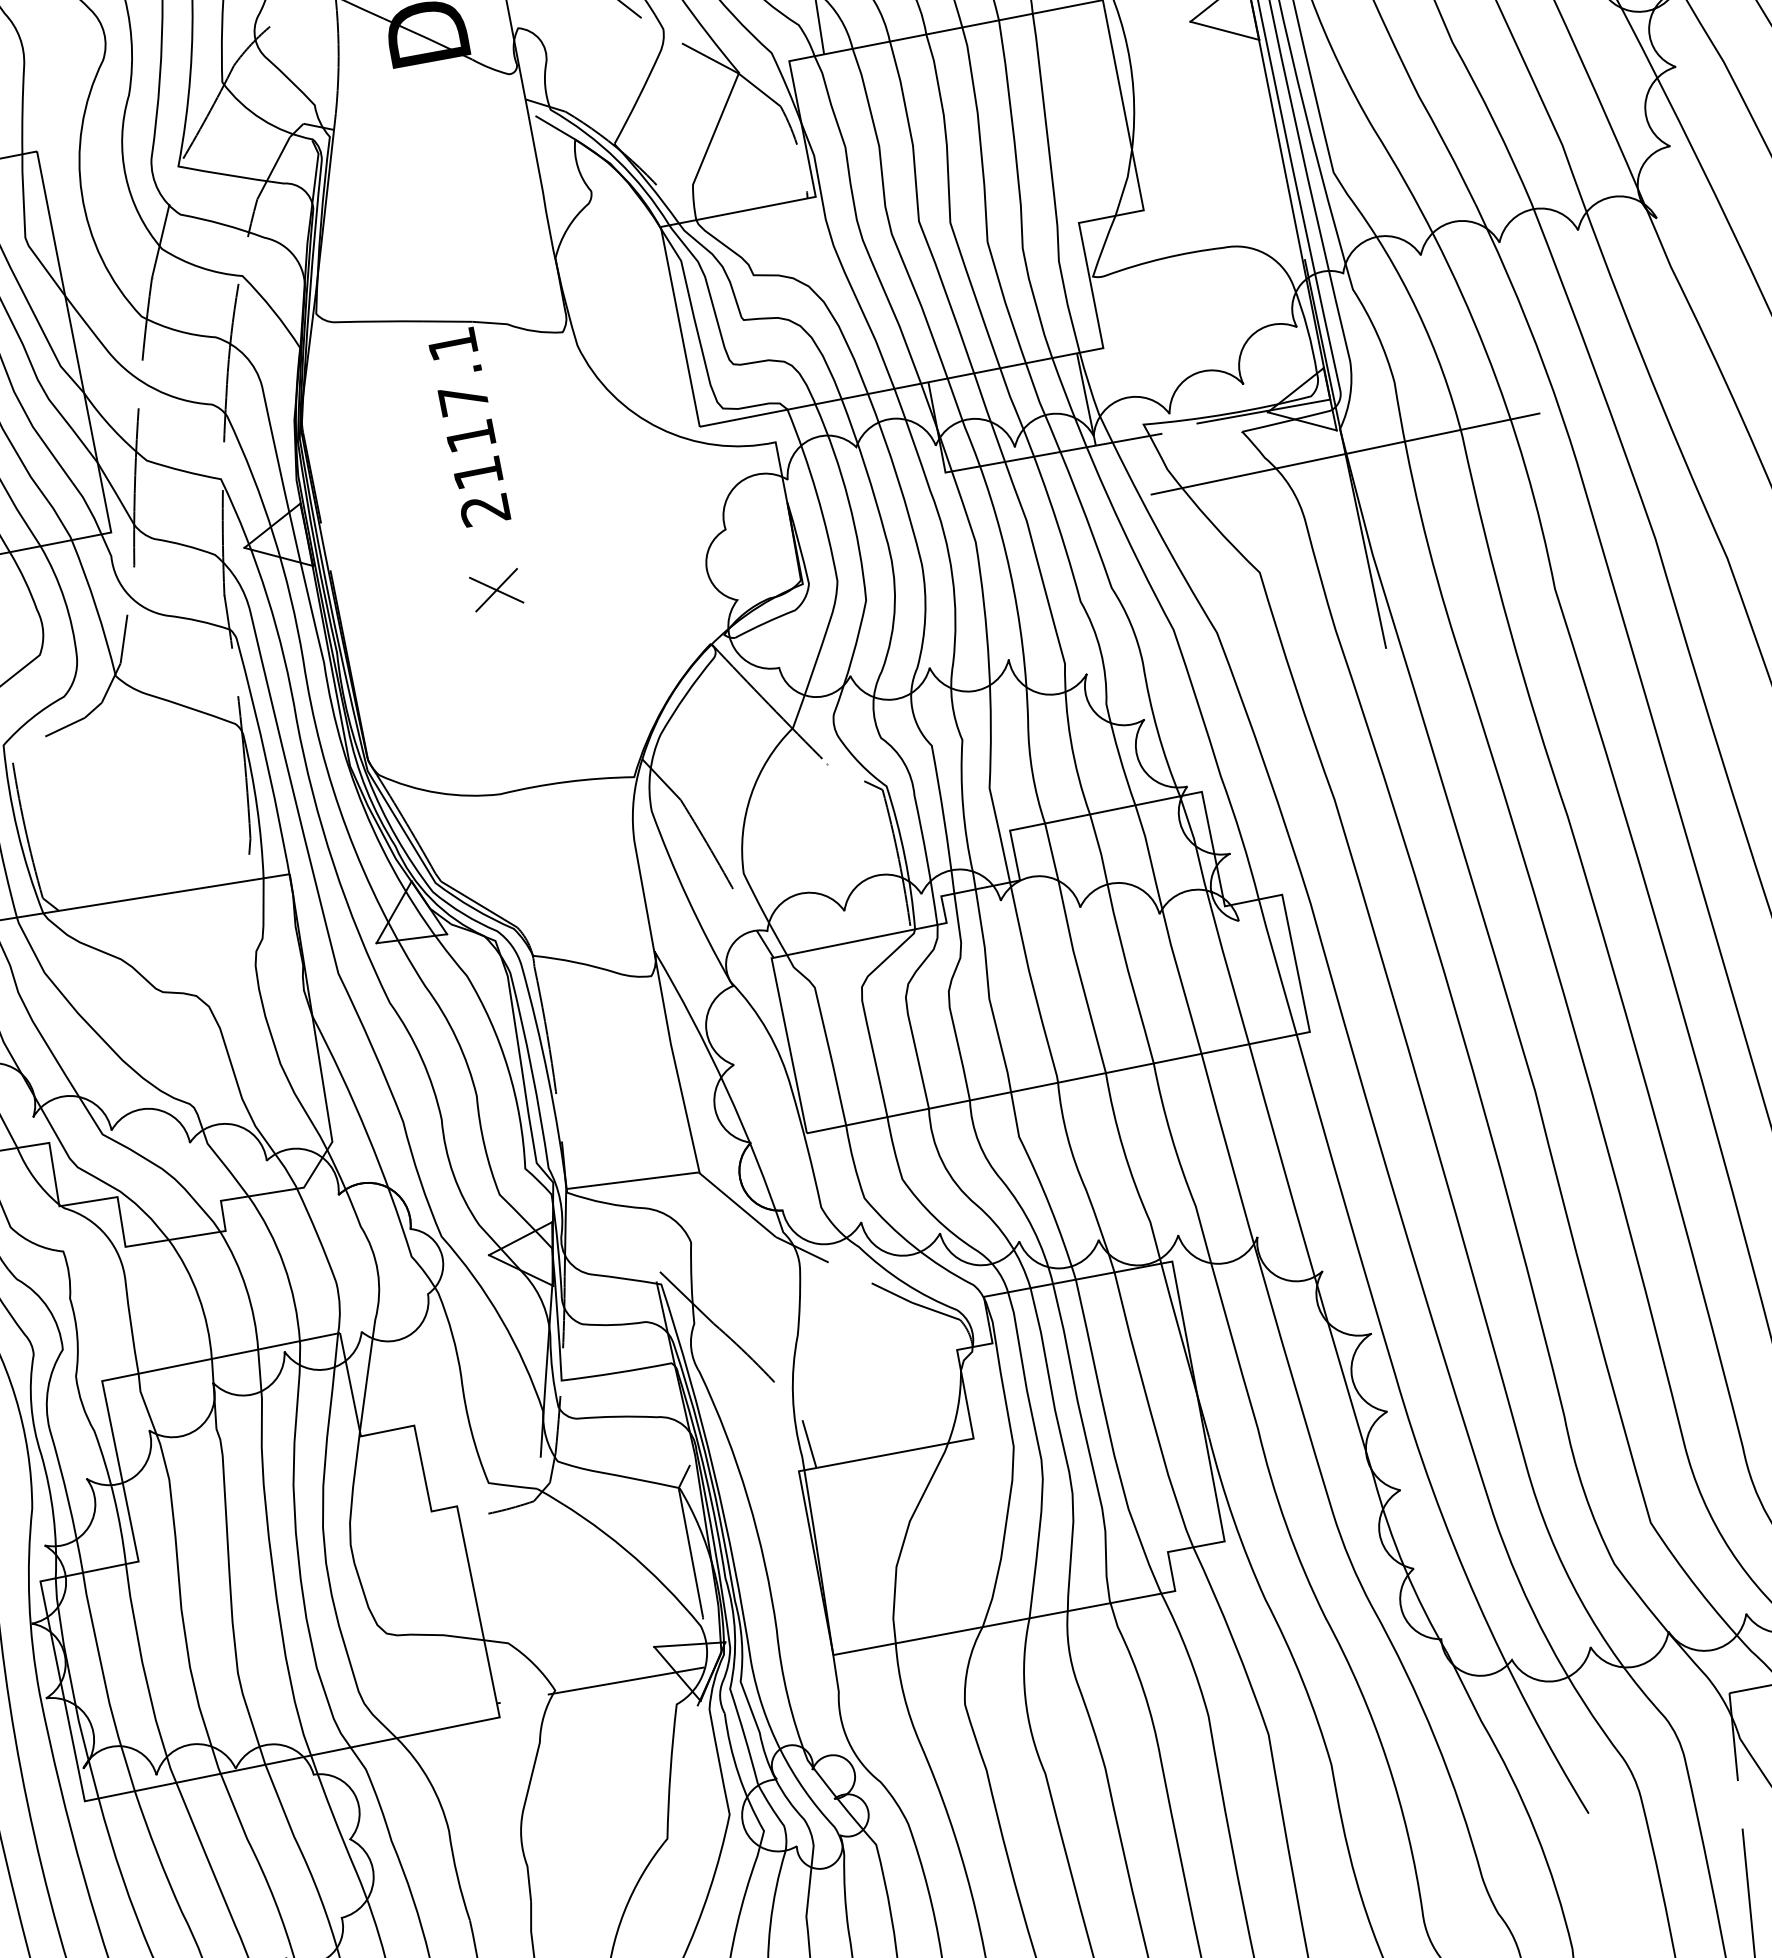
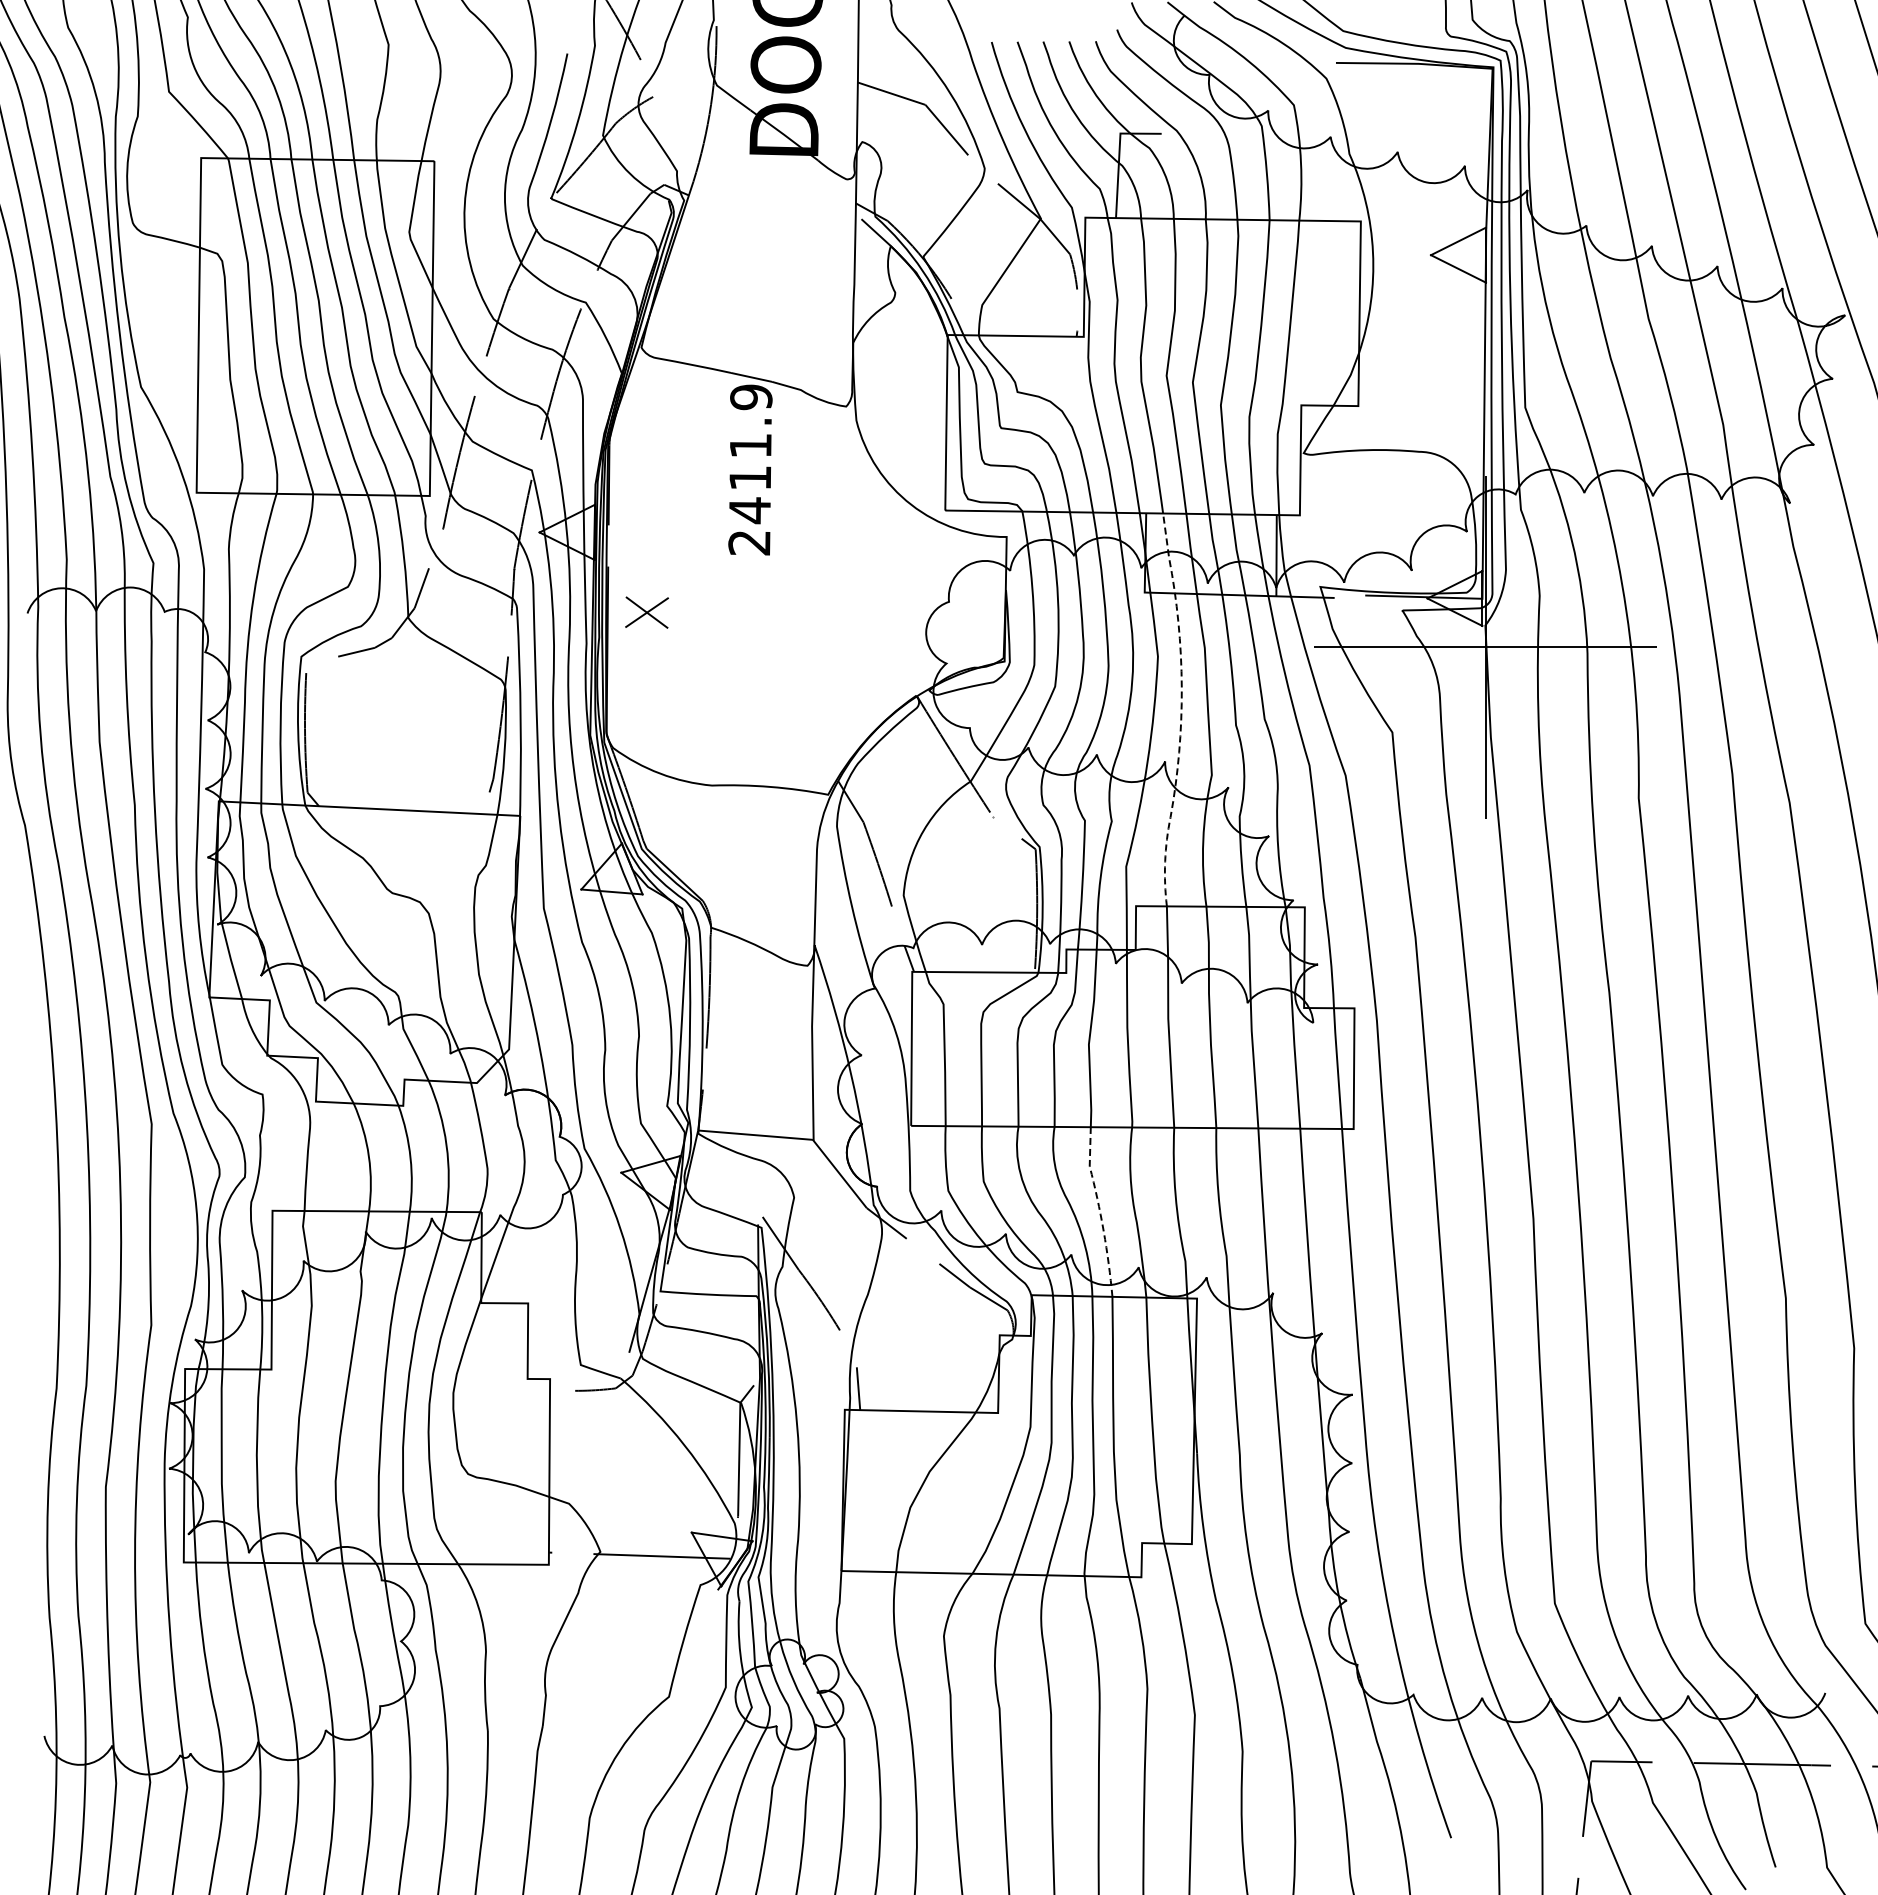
text: (465, 409) -> (750, 454), 2117.1 -> 2411.9
part: (496, 590) -> (646, 612), moved
line: (1015, 601) -> (1181, 713), solid -> dashed
line: (1042, 1186) -> (1100, 1212), solid -> dashed

